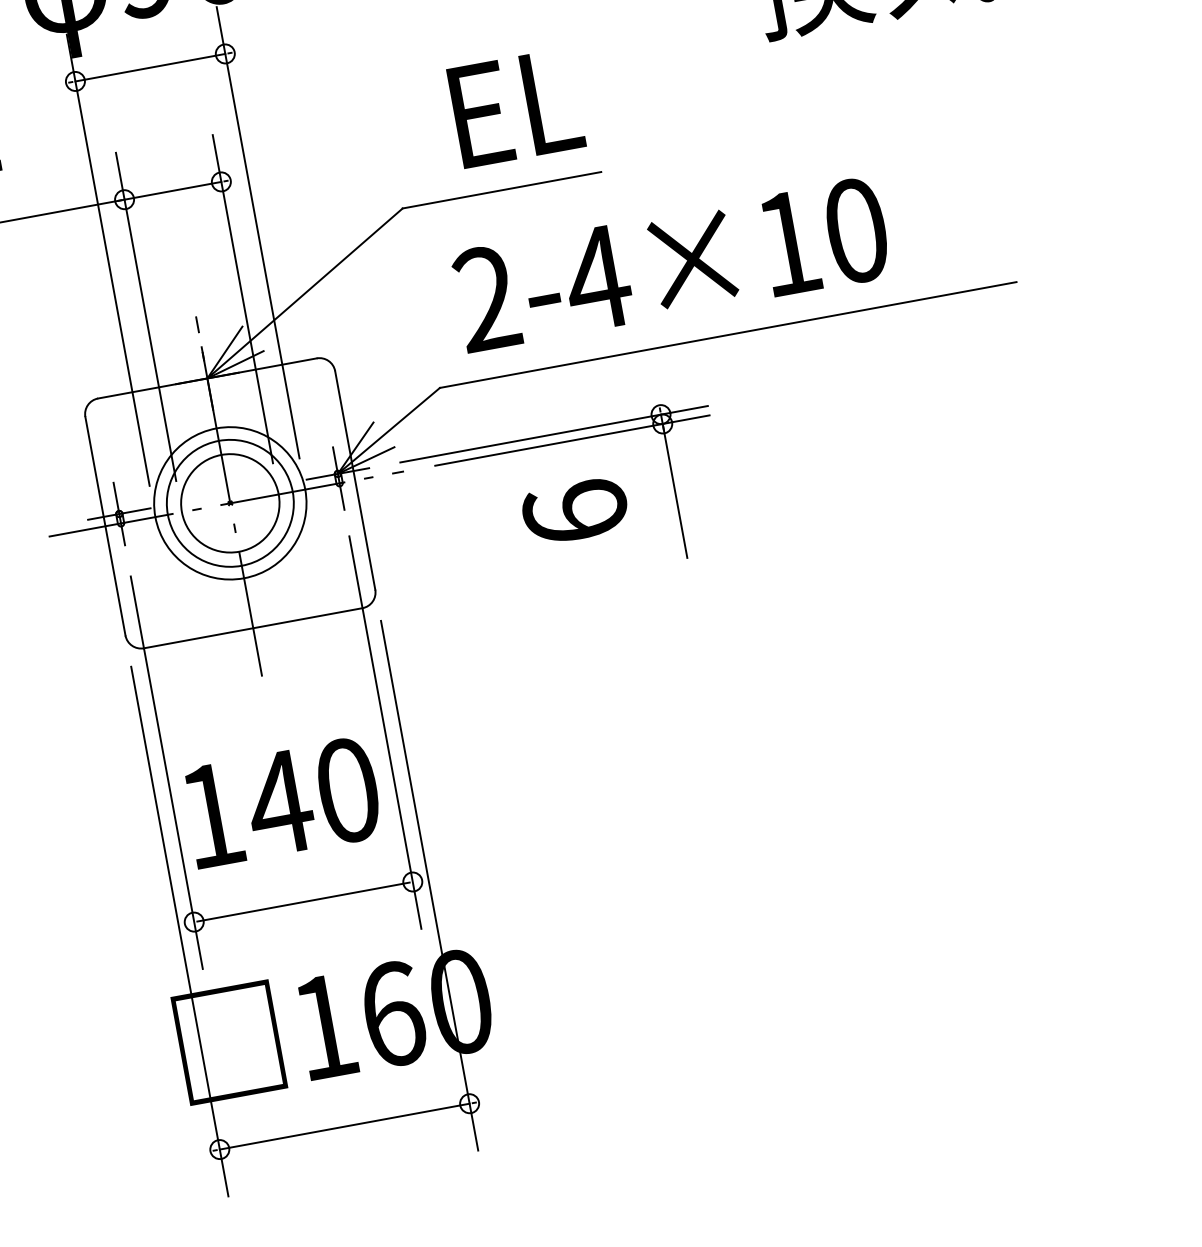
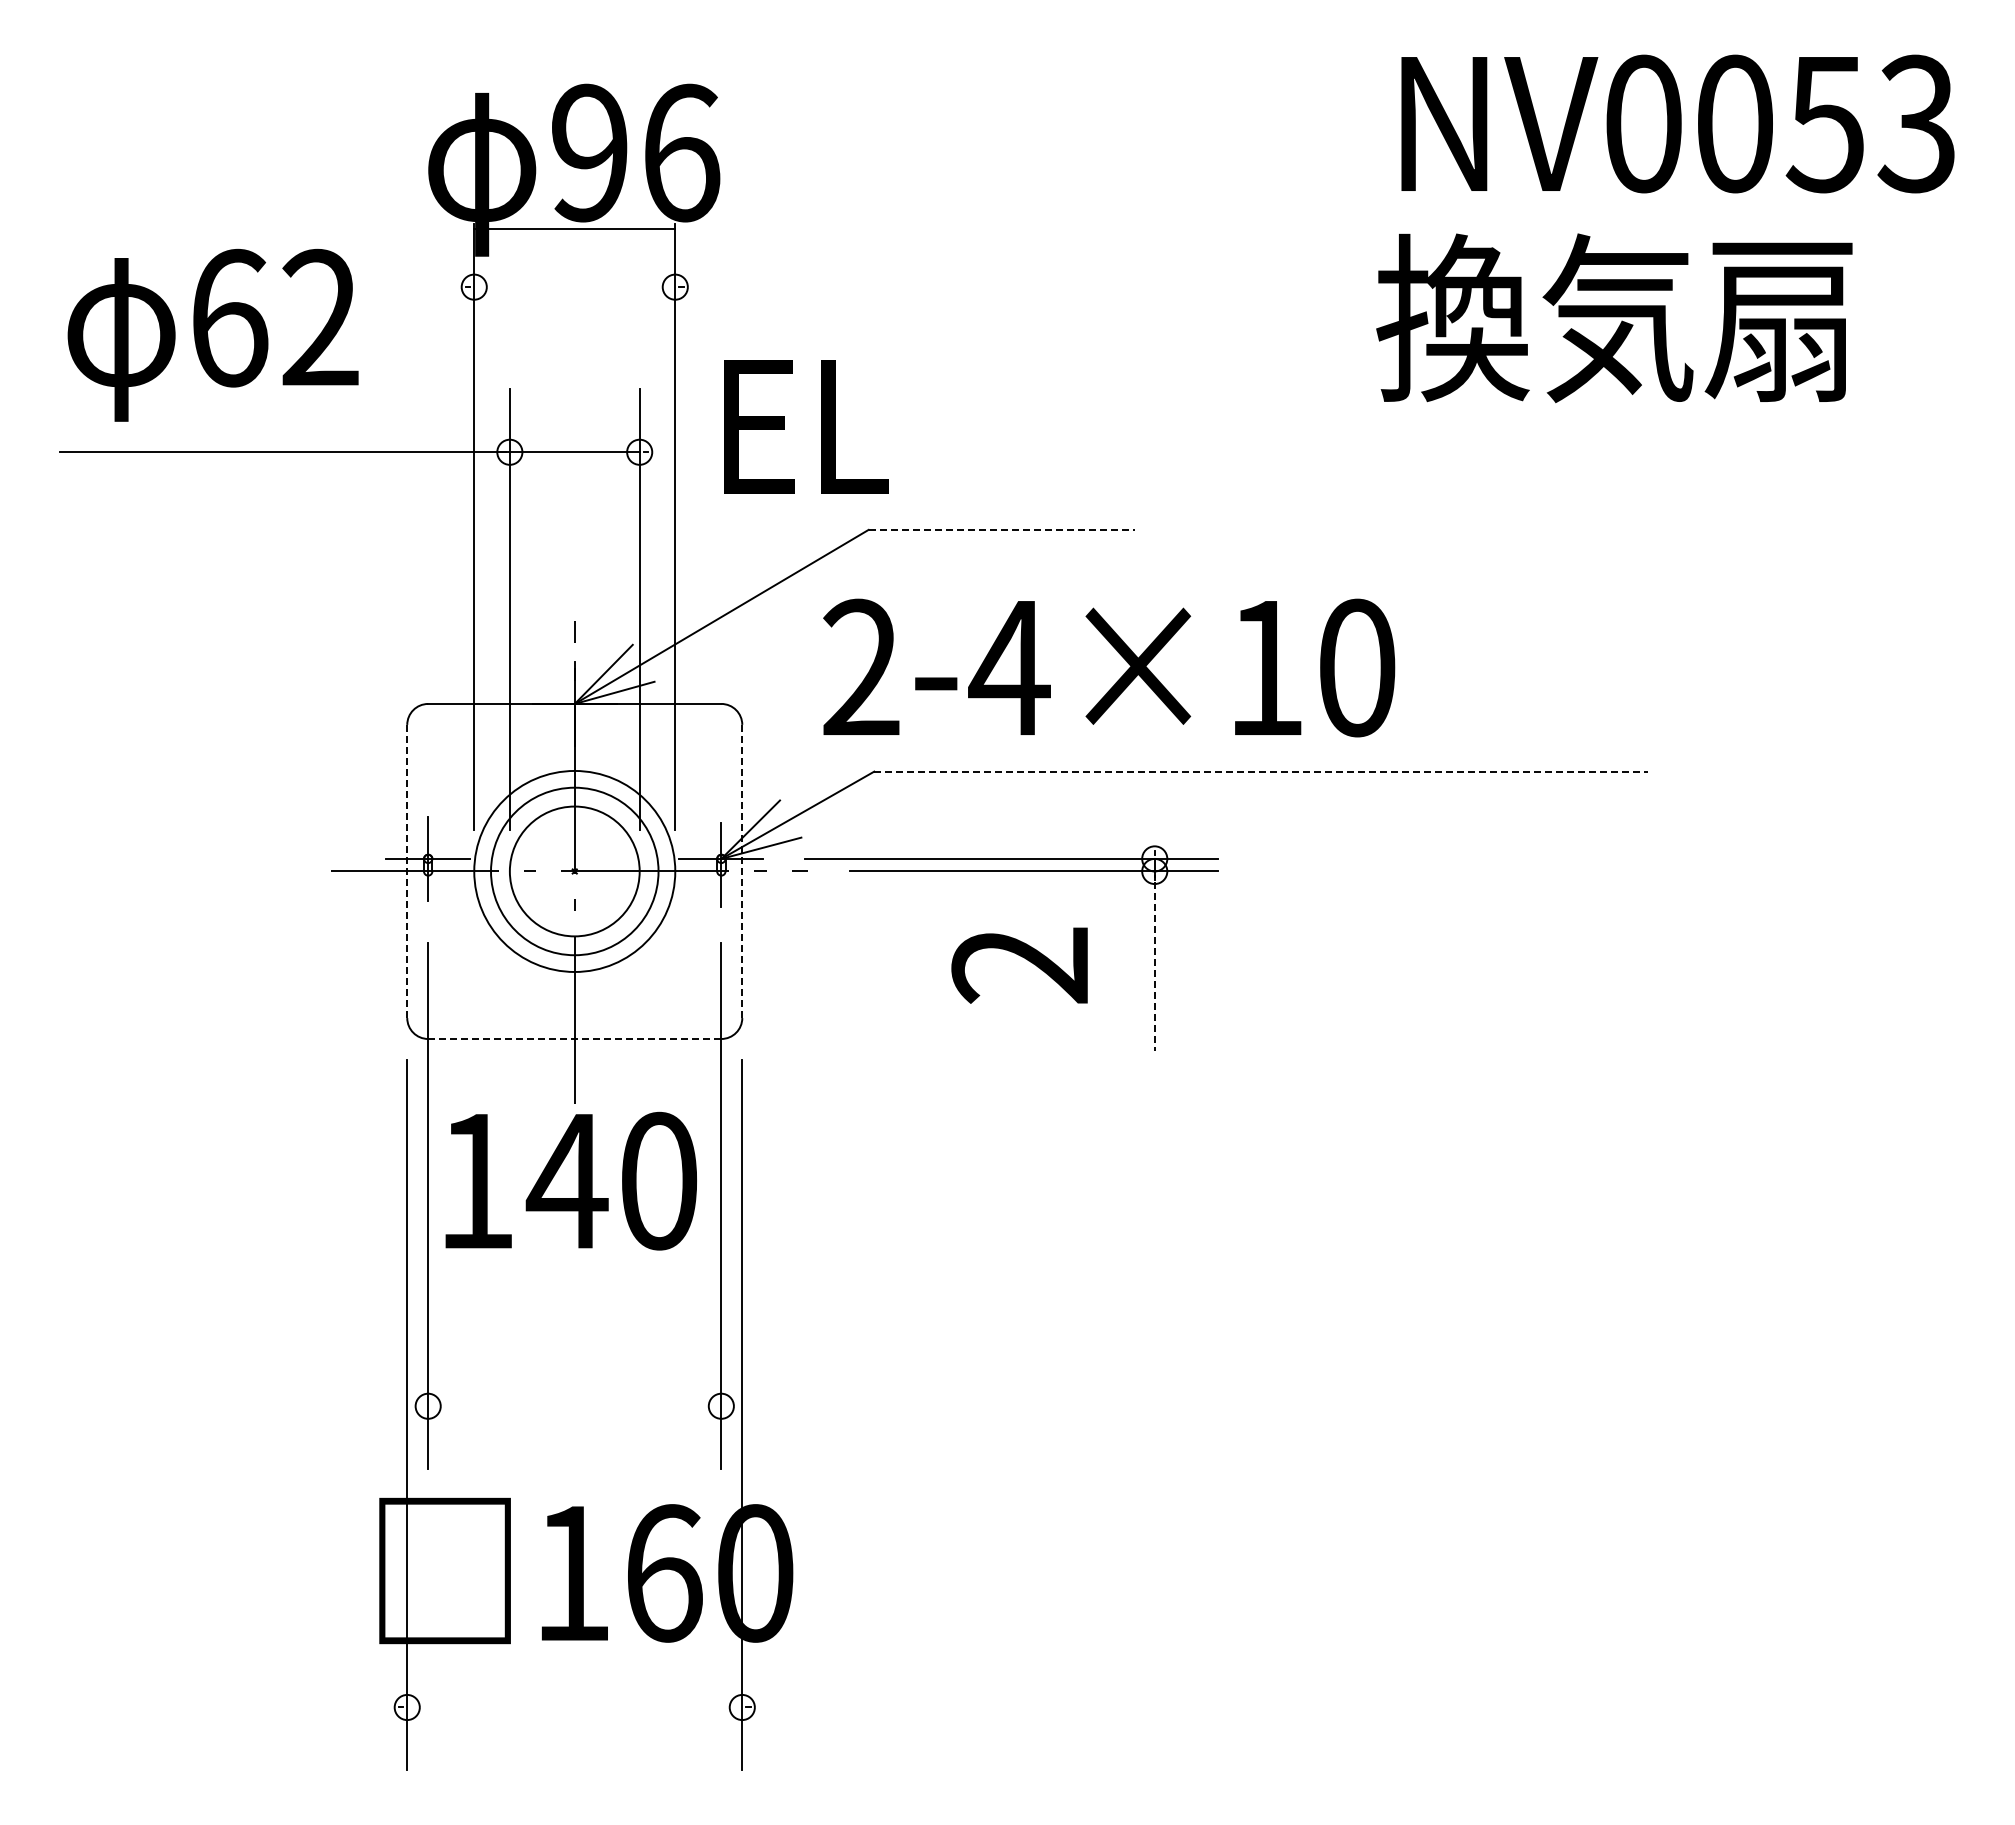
line: (150, 68) -> (574, 229), moved
text: (516, 107) -> (806, 426), moved
line: (502, 189) -> (1002, 529), solid -> dashed
text: (671, 264) -> (1109, 667), moved
line: (727, 334) -> (1260, 771), solid -> dashed
line: (355, 480) -> (742, 871), solid -> dashed
line: (674, 491) -> (1154, 961), solid -> dashed
text: (575, 511) -> (1020, 964), 6 -> 2
line: (105, 526) -> (407, 871), solid -> dashed
line: (253, 628) -> (574, 1039), solid -> dashed
text: (281, 802) -> (570, 1180), moved
line: (303, 902) -> (574, 1406), removed
line: (344, 1126) -> (574, 1707), removed

